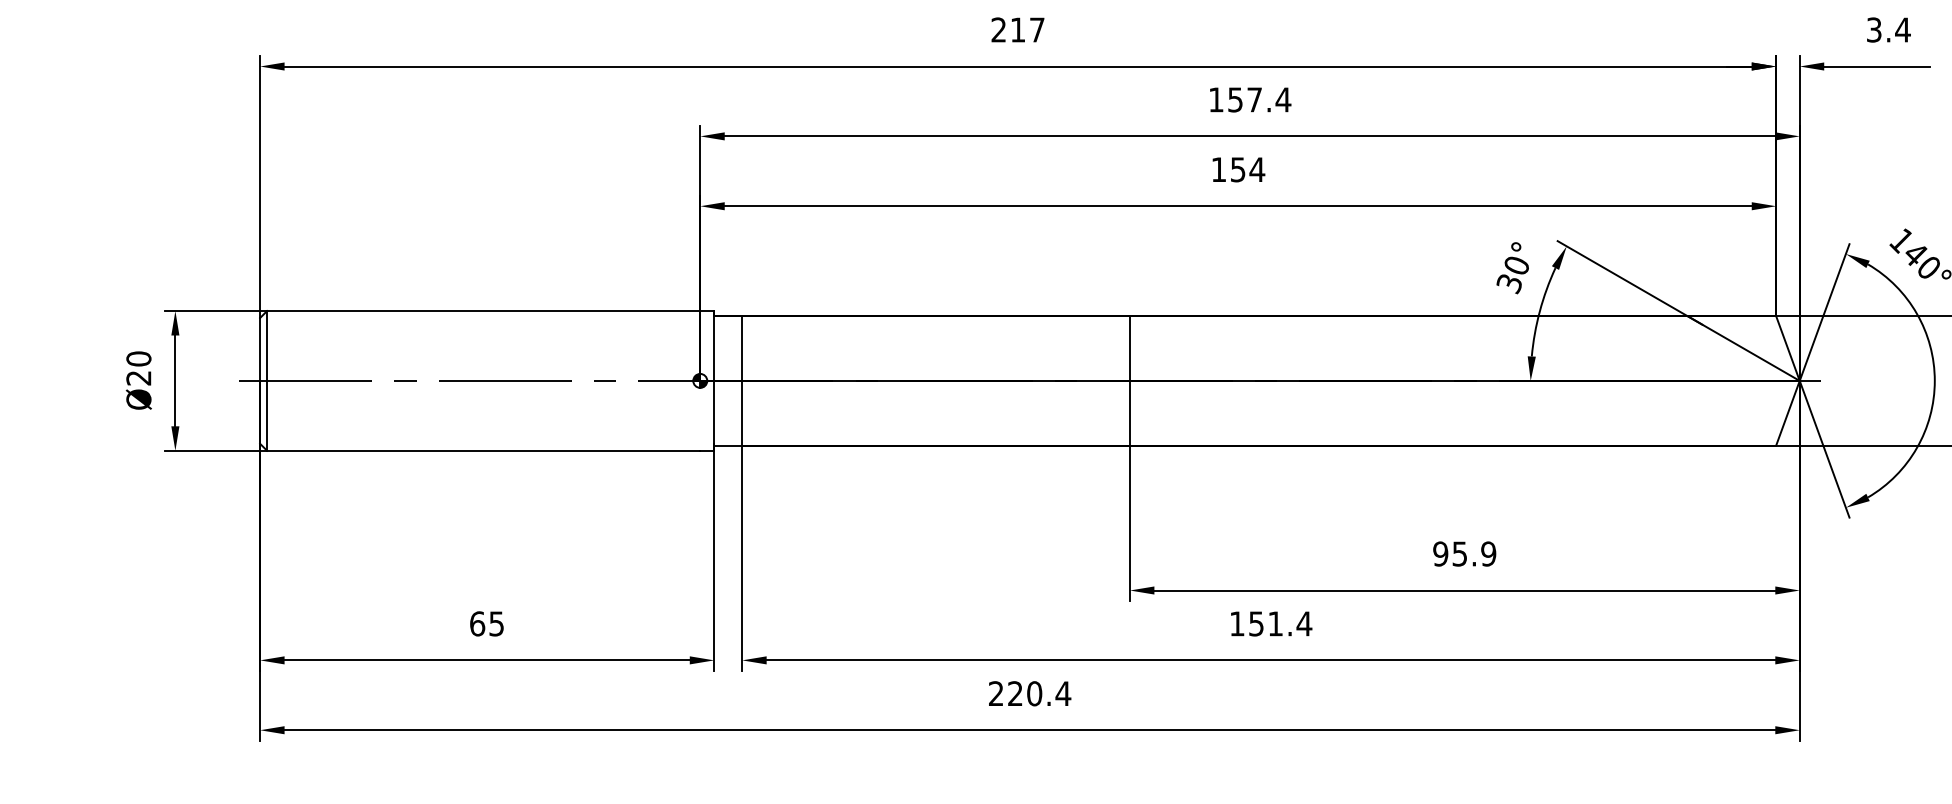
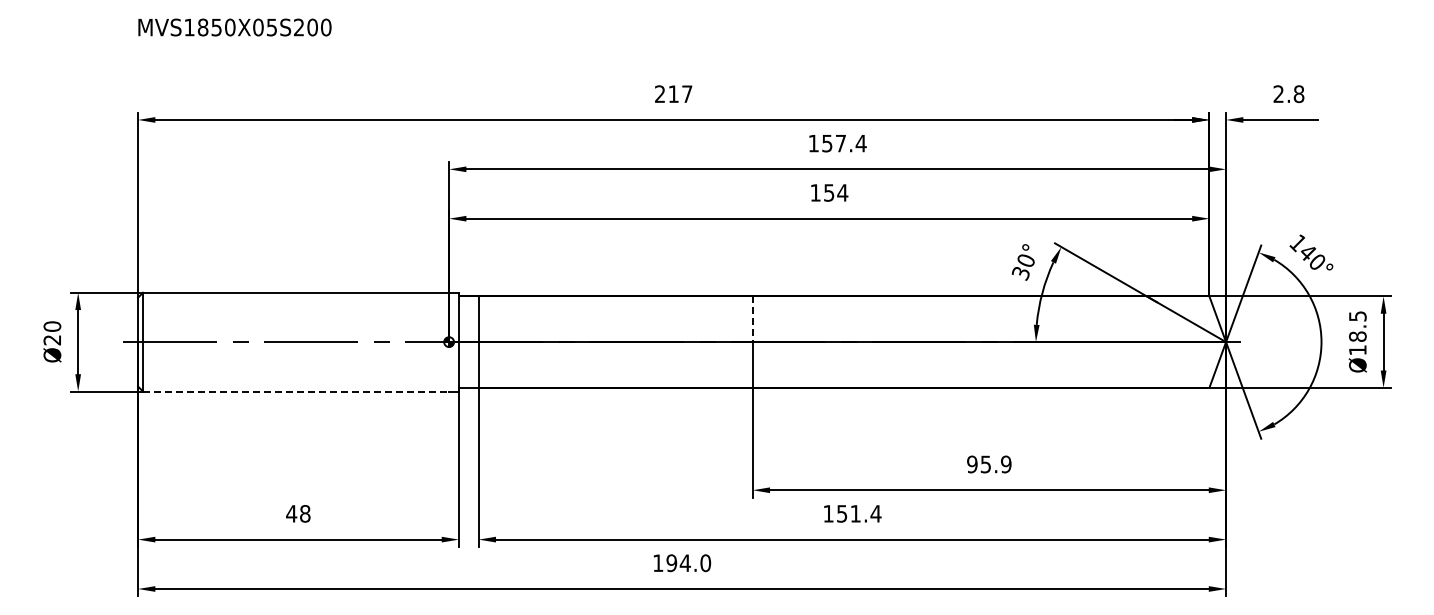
text: (1888, 30) -> (1288, 94), 3.4 -> 2.8
line: (1129, 348) -> (752, 319), solid -> dashed
line: (484, 450) -> (296, 391), solid -> dashed
text: (487, 623) -> (298, 513), 65 -> 48
text: (1030, 694) -> (682, 563), 220.4 -> 194.0

